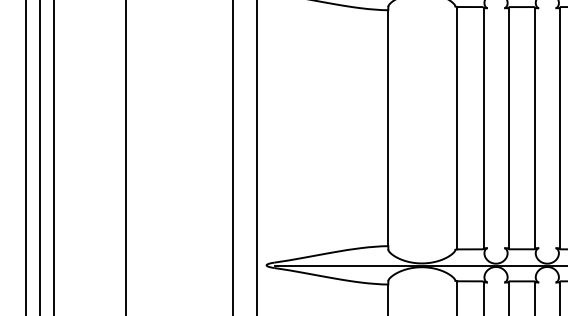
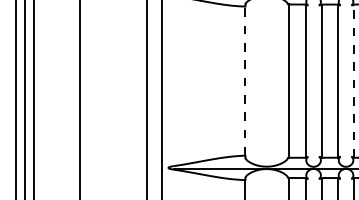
line: (388, 128) -> (245, 81), solid -> dashed
line: (560, 128) -> (354, 81), solid -> dashed

